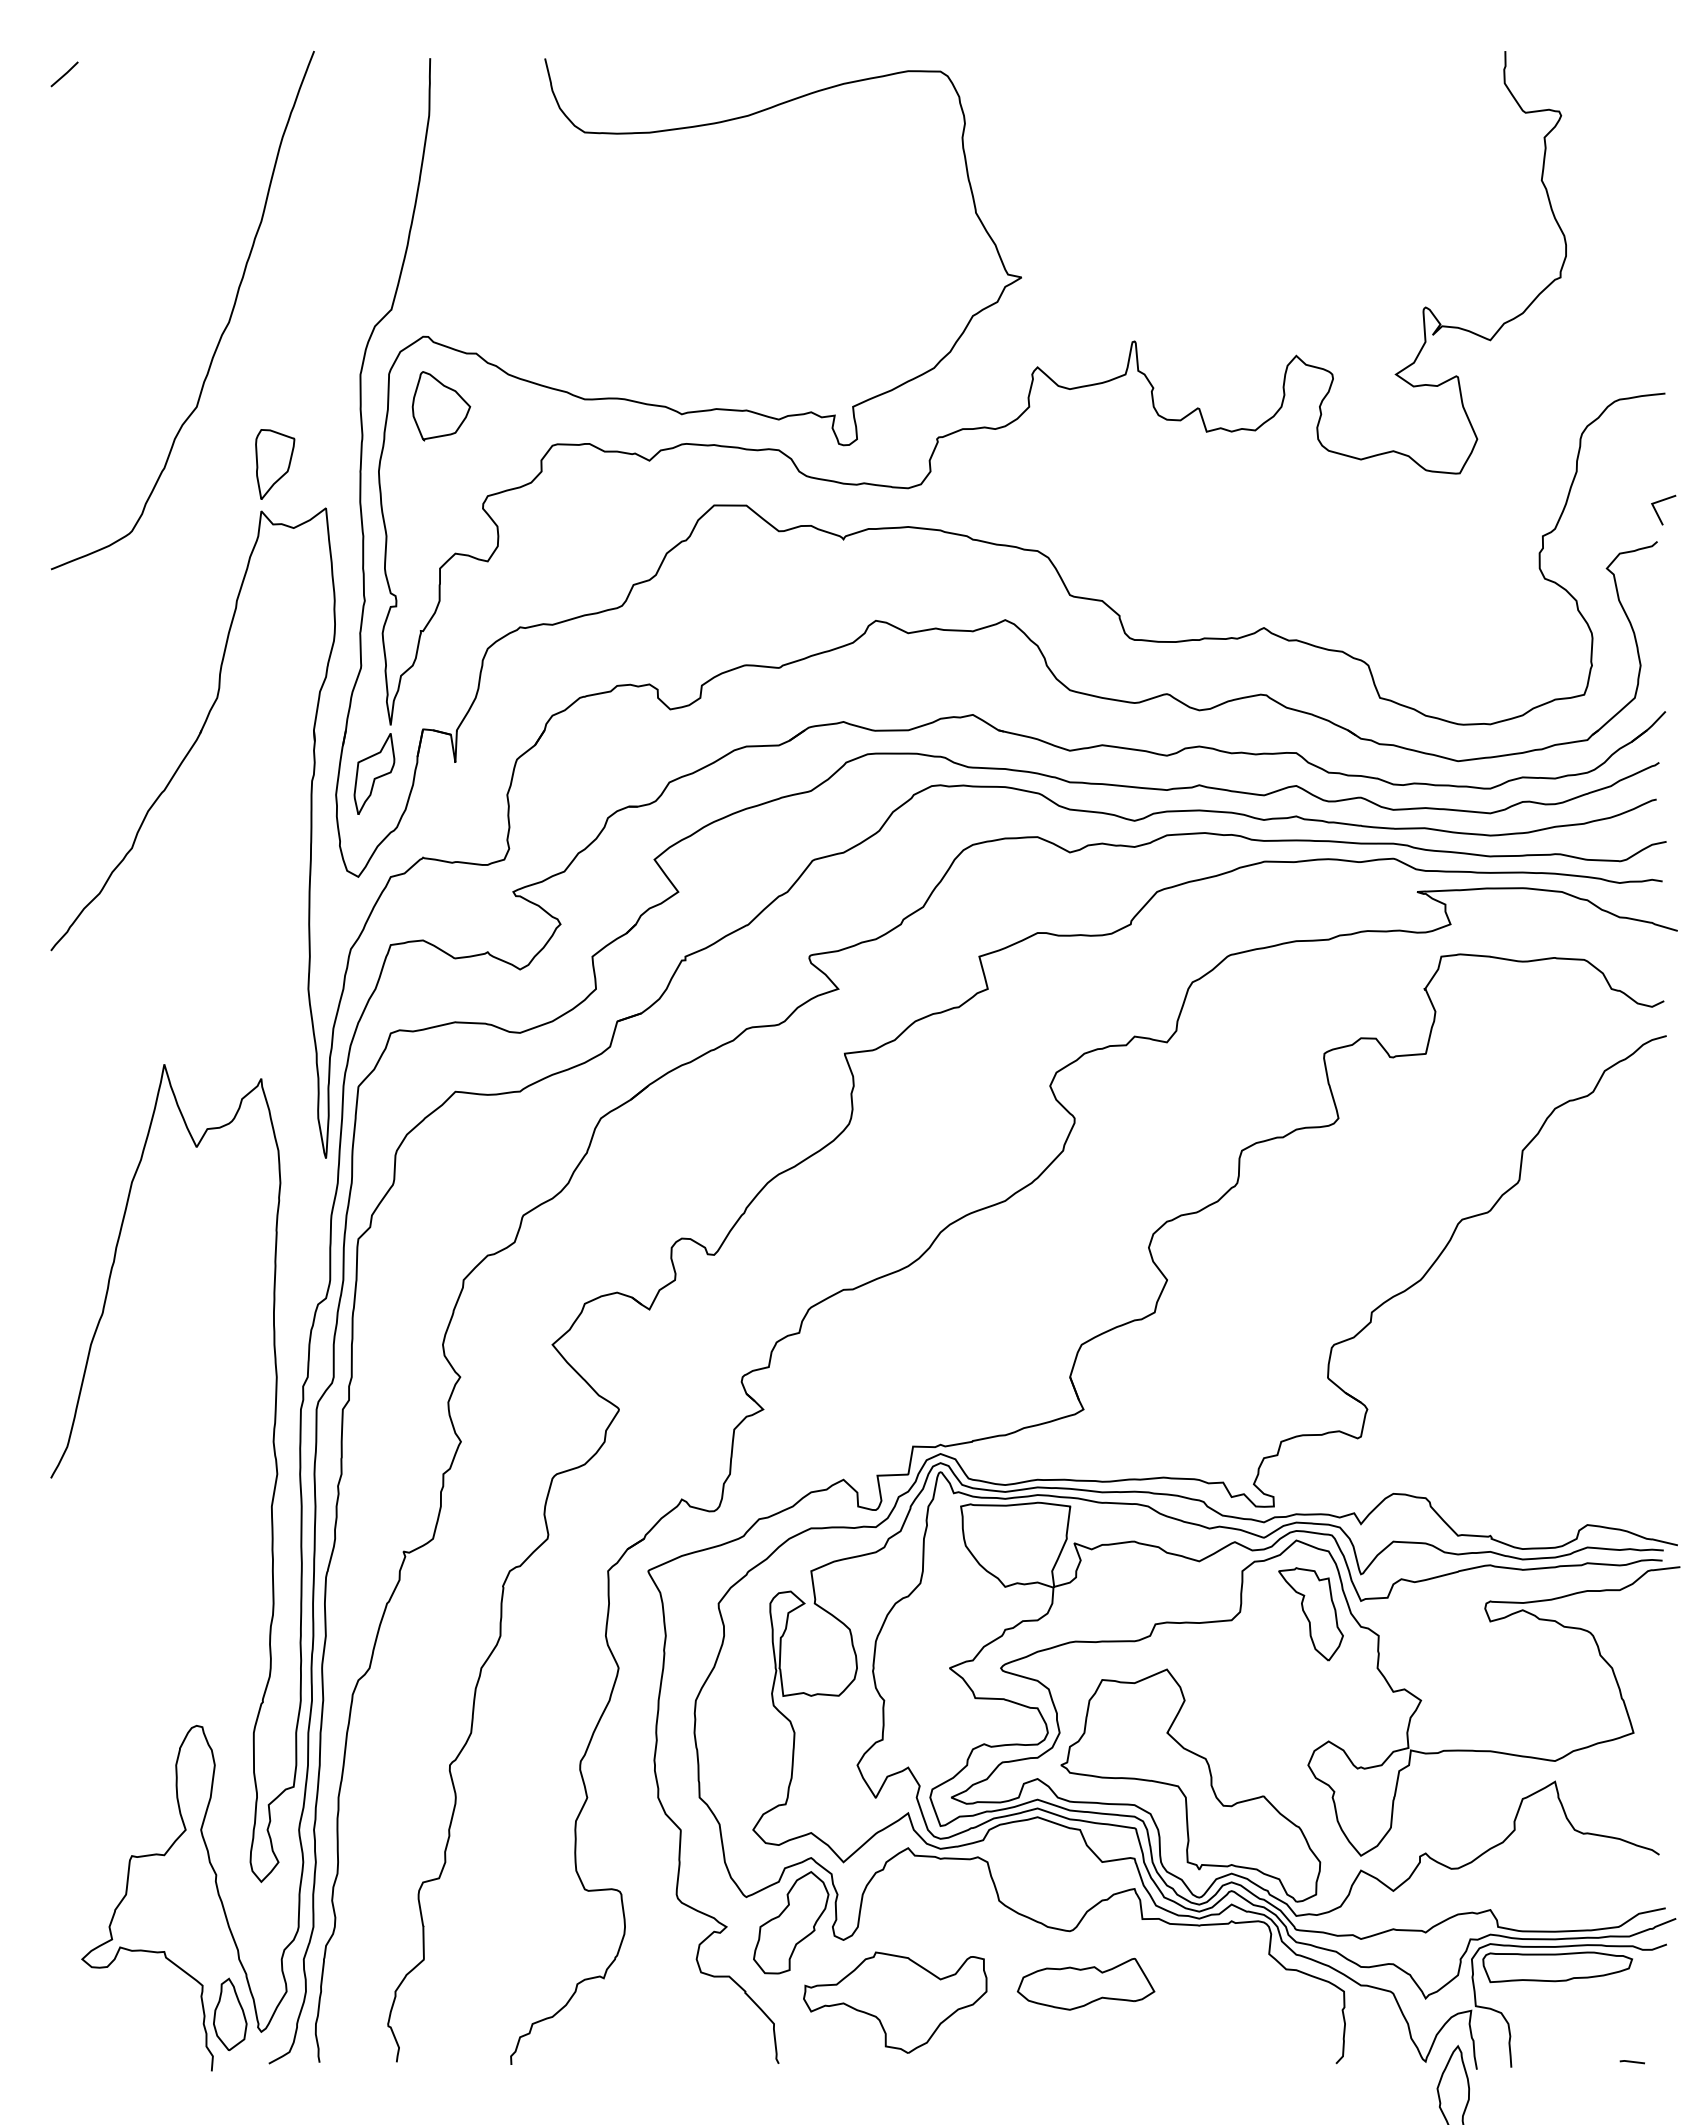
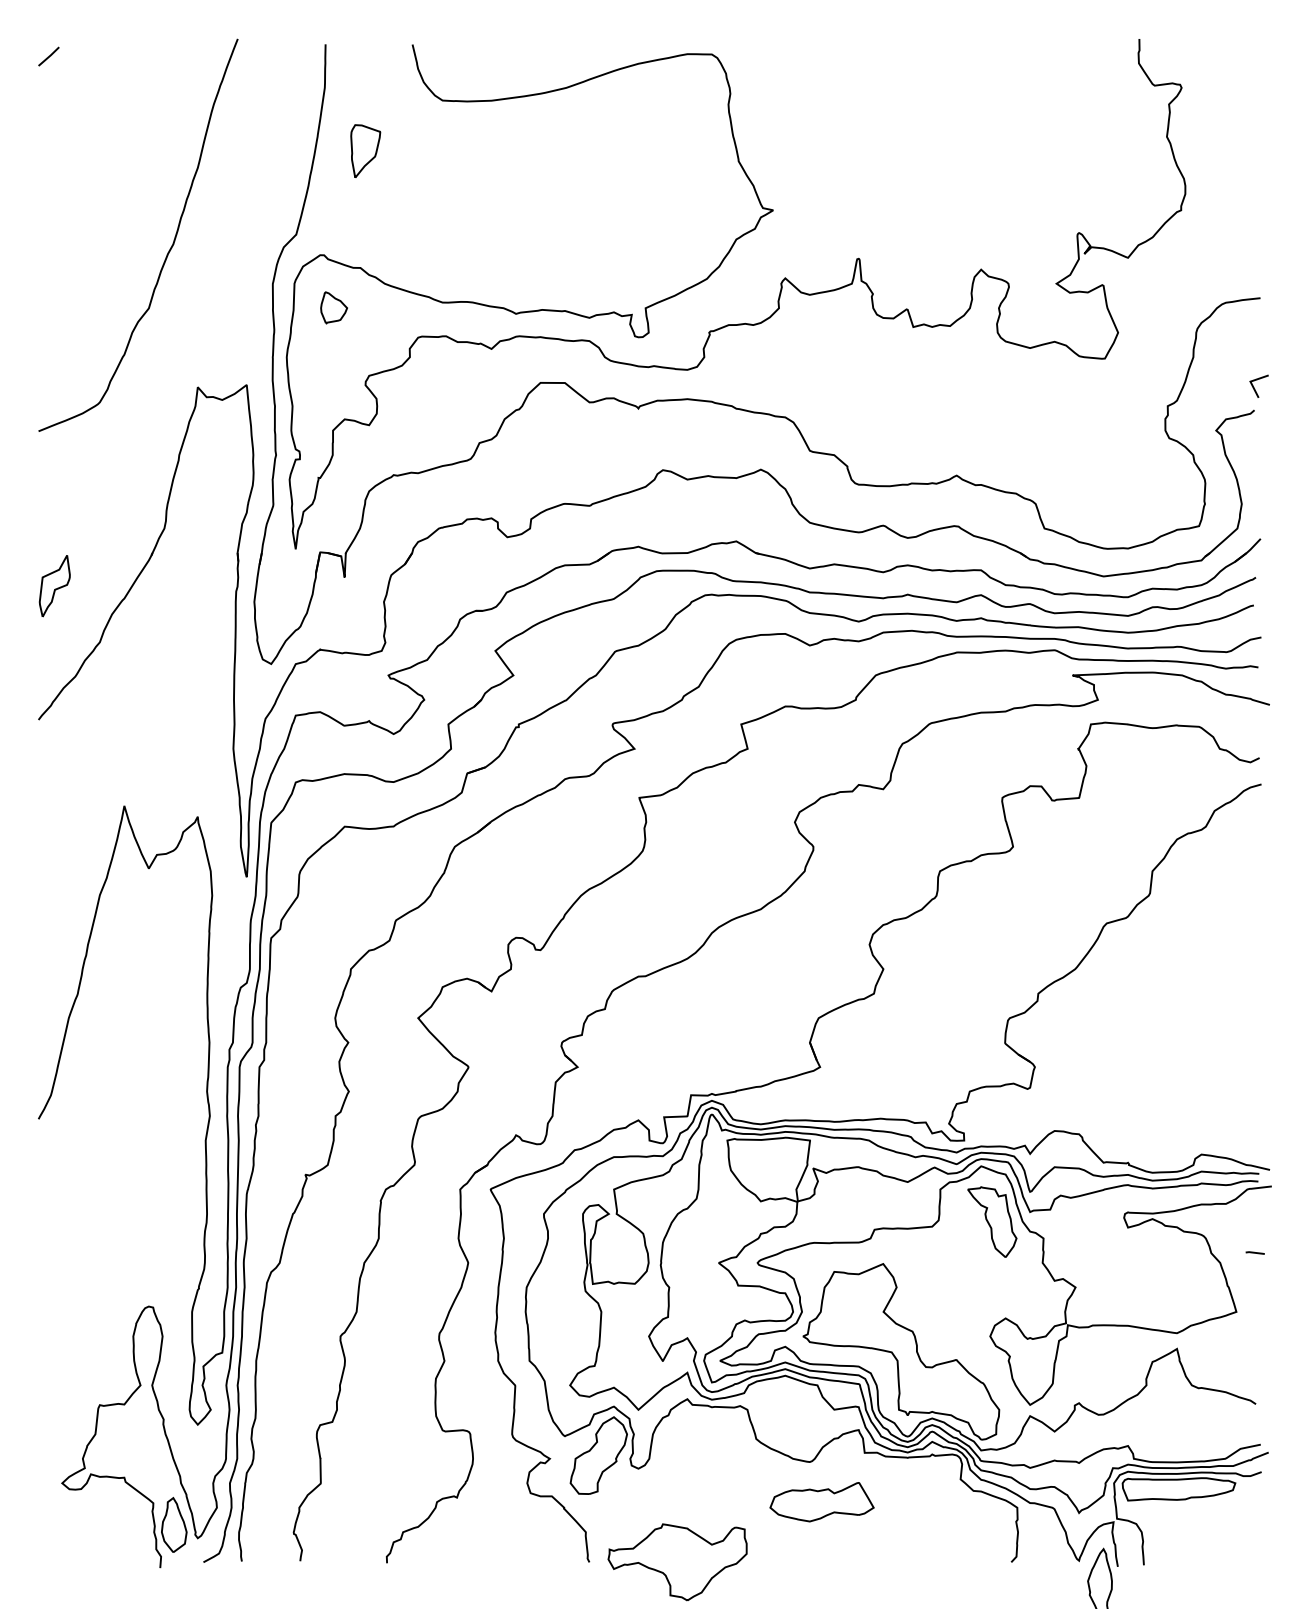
part: (441, 406) -> (334, 307), size x0.6
part: (275, 464) -> (365, 151), moved
part: (374, 773) -> (54, 585), moved
part: (895, 2002) -> (677, 1562), moved
line: (1631, 2062) -> (1254, 1253), moved

